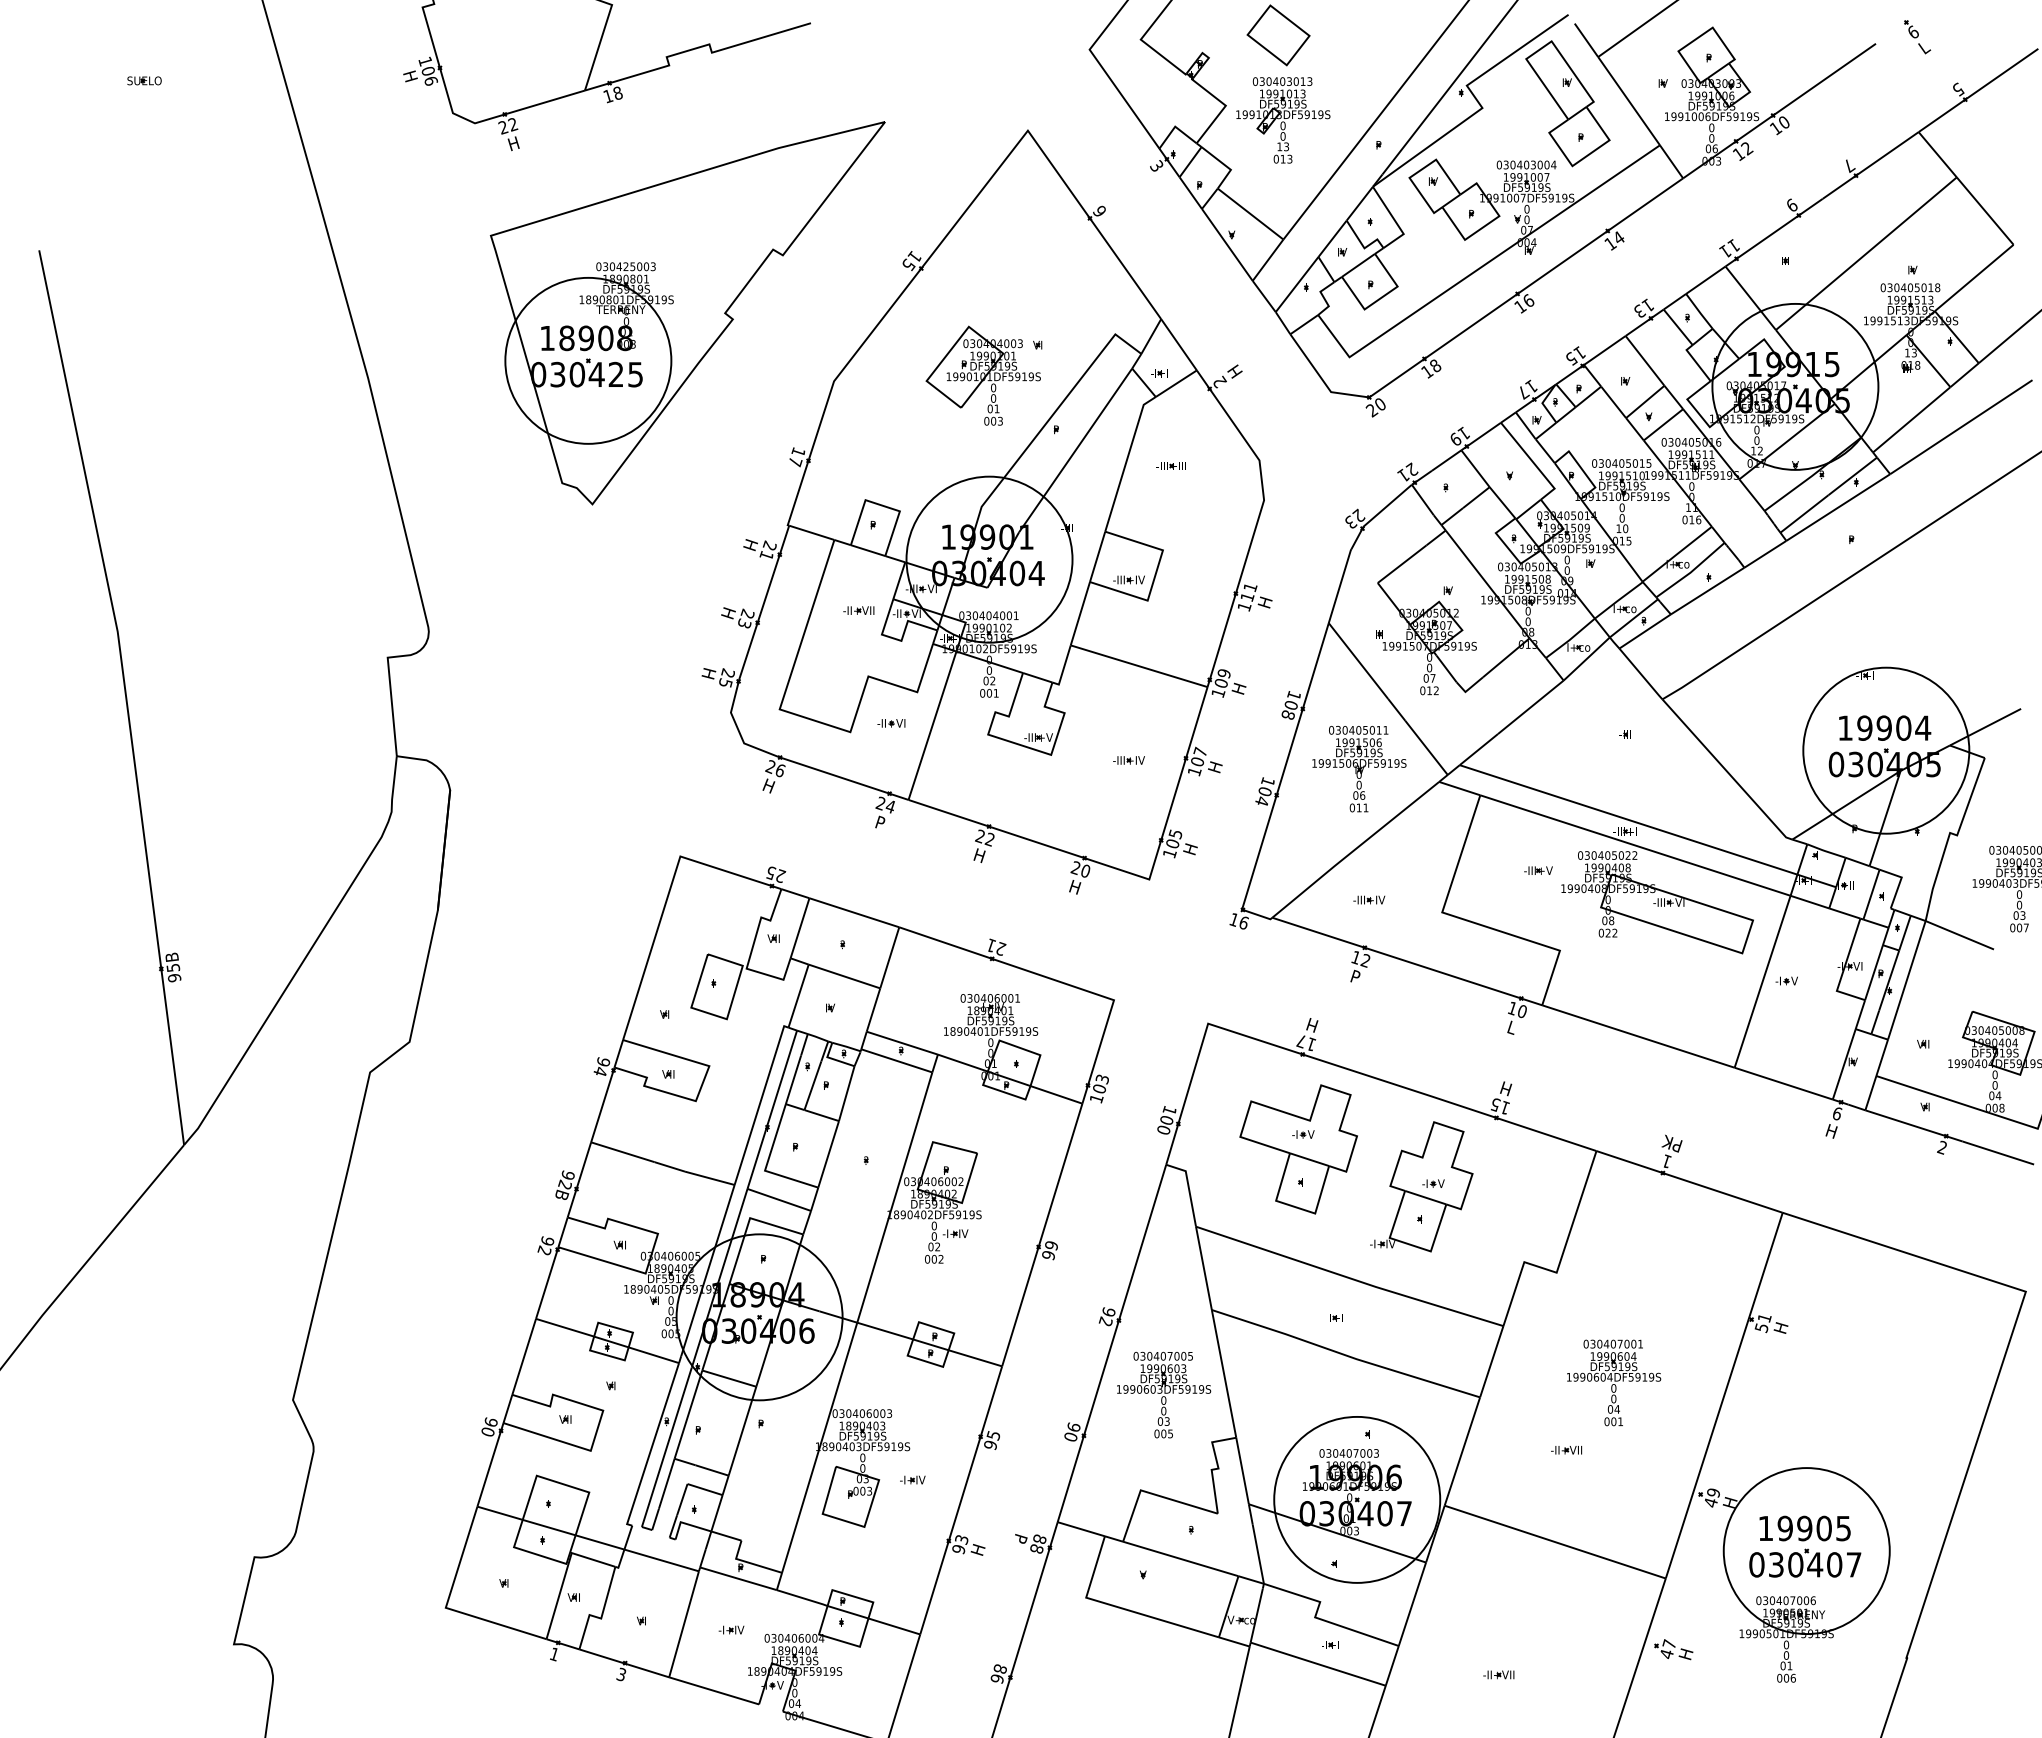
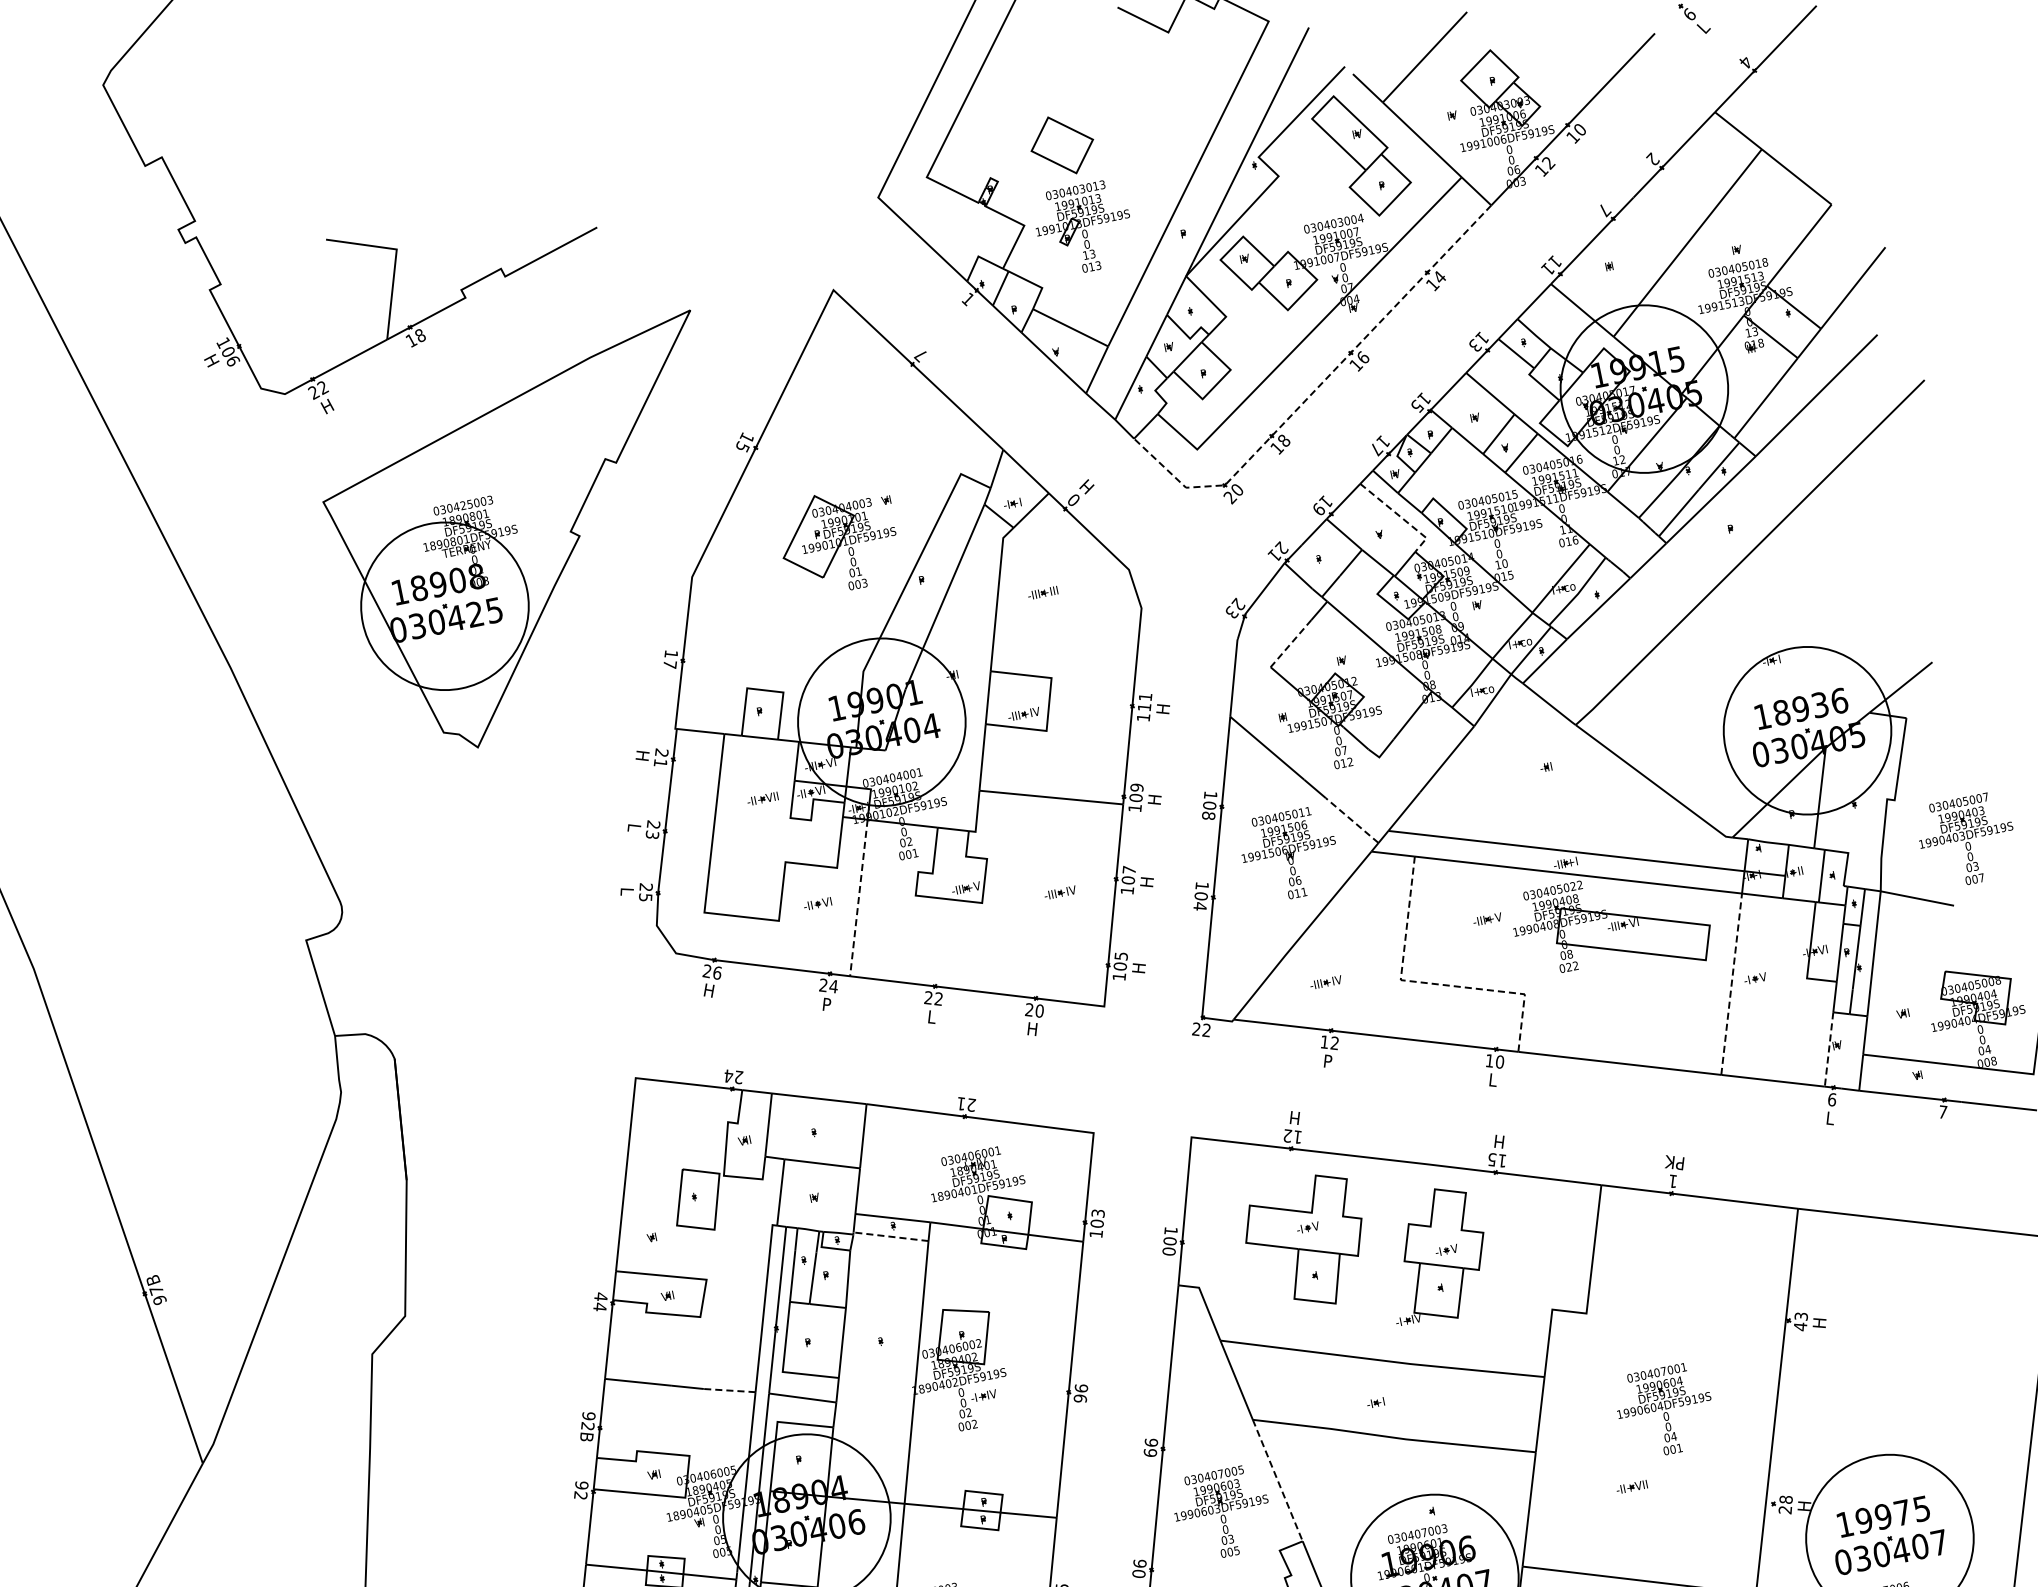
text: (1958, 89) -> (1745, 62), 5 -> 4
text: (1848, 165) -> (1652, 159), 7 -> 2
text: (1156, 166) -> (967, 299), 3 -> 1
text: (1792, 205) -> (1604, 210), 9 -> 7
text: (1099, 211) -> (920, 355), 6 -> 7
line: (1479, 320) -> (1318, 387), solid -> dashed
text: (1220, 381) -> (1074, 499), 2 -> 0
line: (1534, 463) -> (1401, 517), solid -> dashed
line: (1402, 564) -> (1291, 643), solid -> dashed
text: (728, 613) -> (634, 828), H -> L
text: (709, 673) -> (627, 891), H -> L
line: (932, 725) -> (858, 897), solid -> dashed
text: (1894, 727) -> (1810, 706), 19904 -> 18936
line: (1426, 747) -> (1351, 820), solid -> dashed
text: (979, 855) -> (931, 1016), H -> L
text: (771, 873) -> (729, 1076), 25 -> 24
text: (1238, 921) -> (1201, 1030), 16 -> 22
line: (1469, 921) -> (1429, 983), solid -> dashed
text: (173, 968) -> (156, 1290), 95B -> 97B
line: (1762, 981) -> (1731, 984), solid -> dashed
text: (1301, 1041) -> (1287, 1136), 17 -> 12
line: (896, 1060) -> (890, 1236), solid -> dashed
text: (603, 1061) -> (600, 1296), 94 -> 44
line: (1844, 1064) -> (1829, 1049), solid -> dashed
text: (1831, 1131) -> (1829, 1118), H -> L
text: (1942, 1147) -> (1942, 1111), 2 -> 7
line: (709, 1178) -> (729, 1390), solid -> dashed
text: (1051, 1245) -> (1081, 1388), 99 -> 96
text: (1105, 1321) -> (1149, 1452), 92 -> 99
text: (1762, 1323) -> (1800, 1322), 51 -> 43
line: (1224, 1374) -> (1278, 1481), solid -> dashed
text: (1712, 1498) -> (1786, 1505), 49 -> 28
text: (1823, 1528) -> (1901, 1512), 19905 -> 19975

